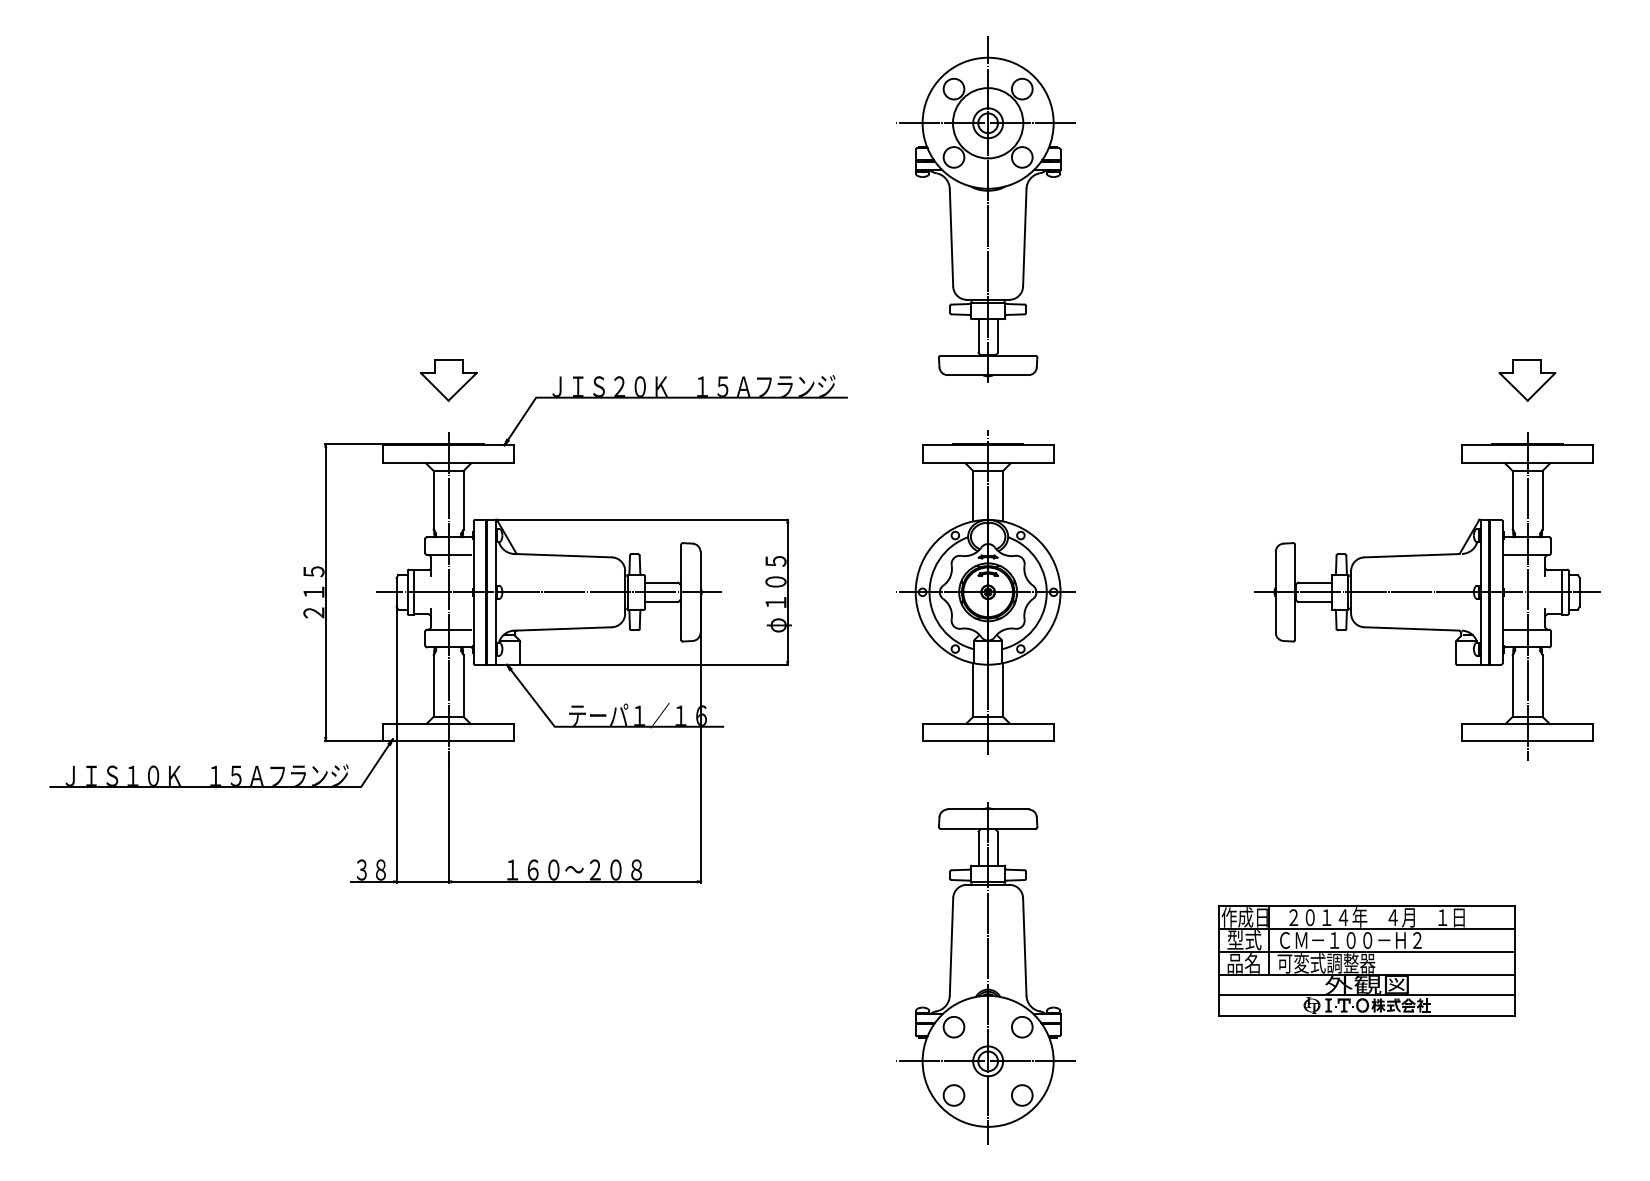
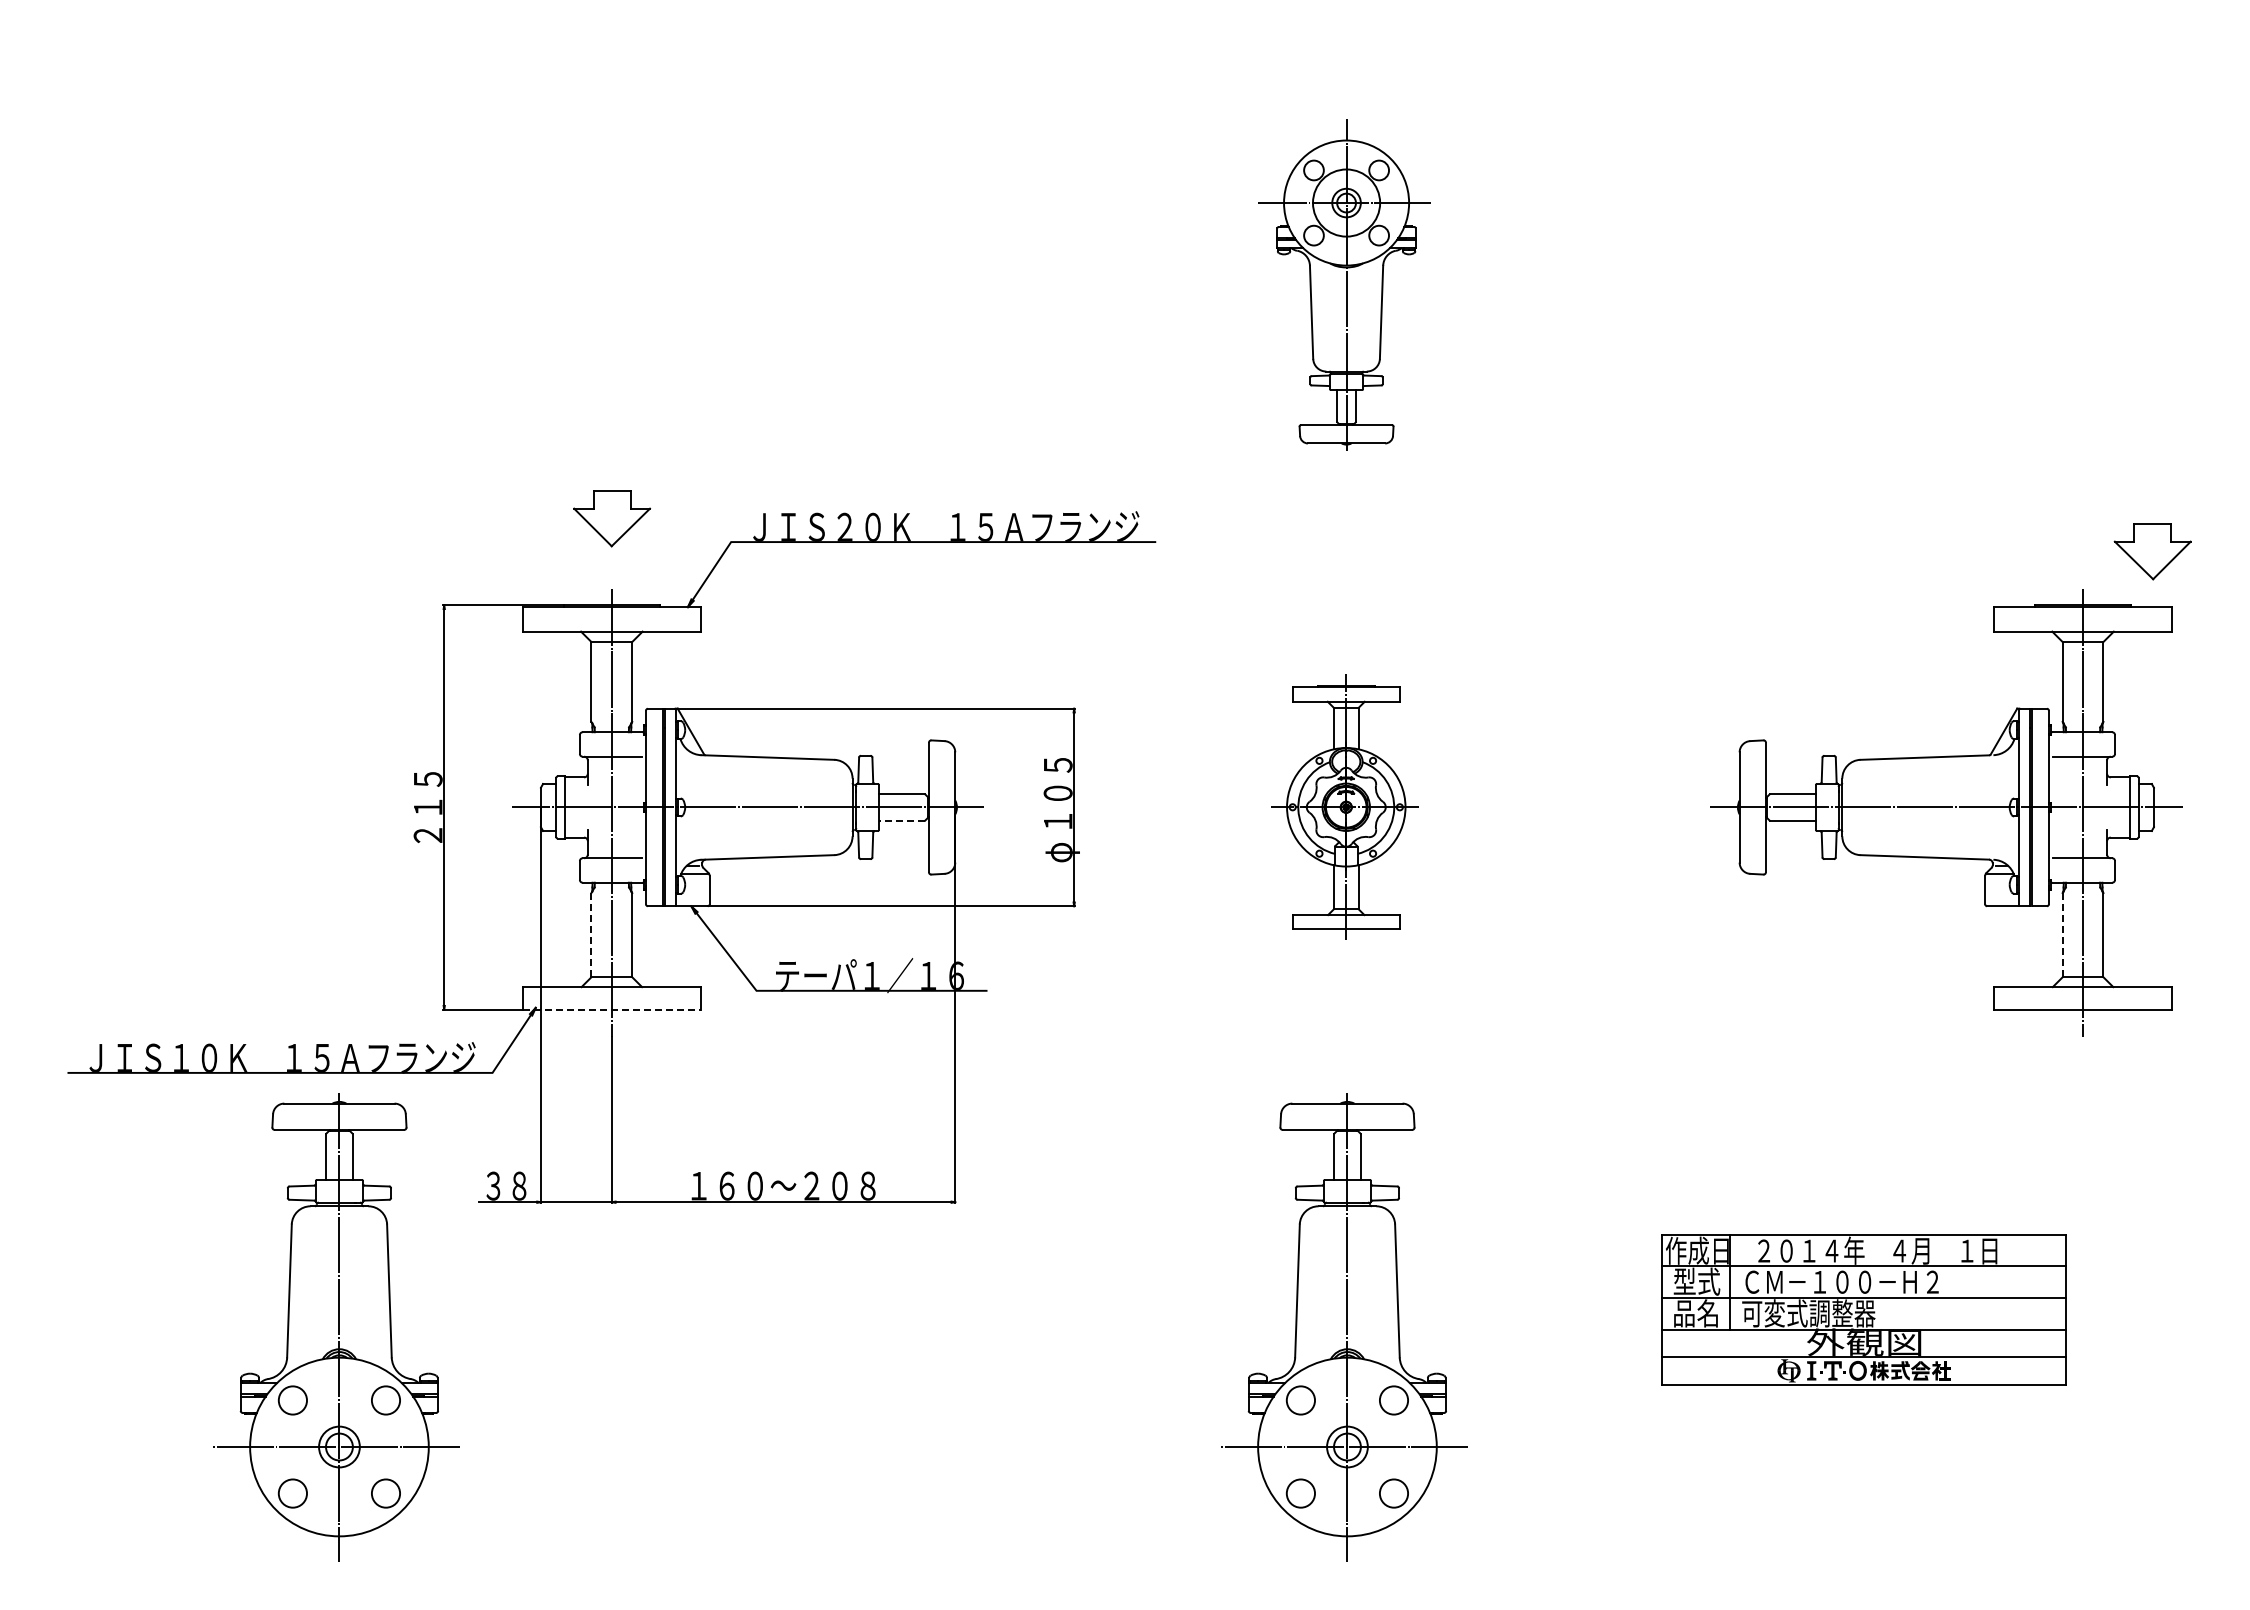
part: (985, 208) -> (1344, 284), size x0.7
part: (1527, 380) -> (2152, 551), moved
part: (985, 591) -> (1344, 806), size x0.6
line: (661, 601) -> (901, 820), solid -> dashed
line: (433, 685) -> (591, 934), solid -> dashed
line: (1512, 685) -> (2062, 934), solid -> dashed
line: (449, 740) -> (612, 1009), solid -> dashed
part: (246, 973) -> (336, 1327), added

